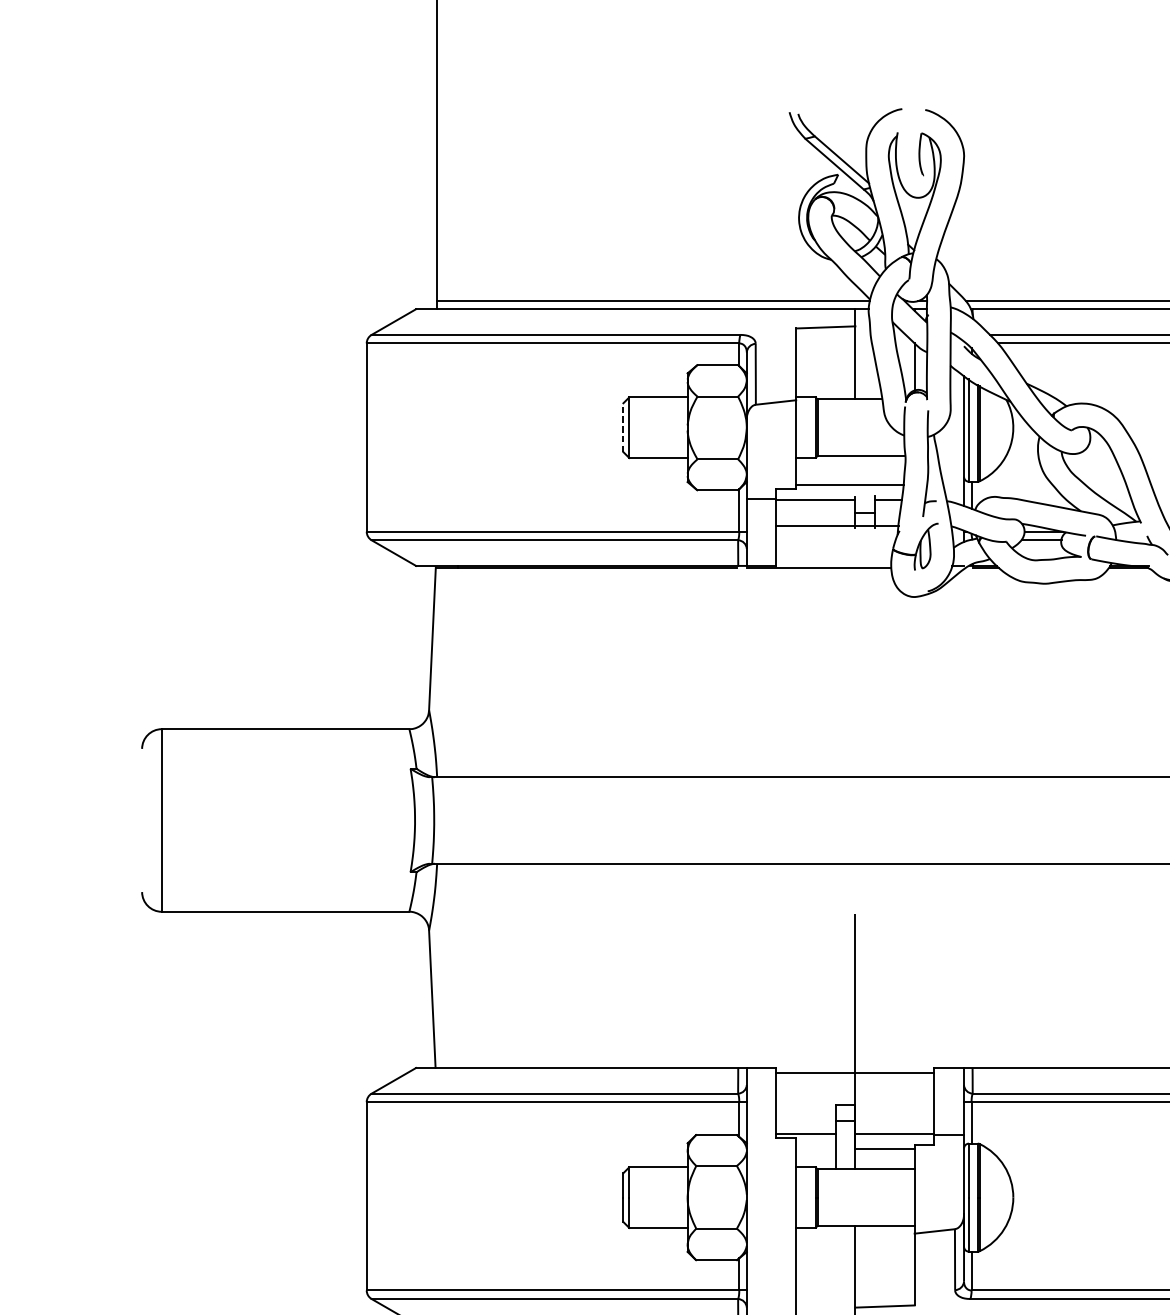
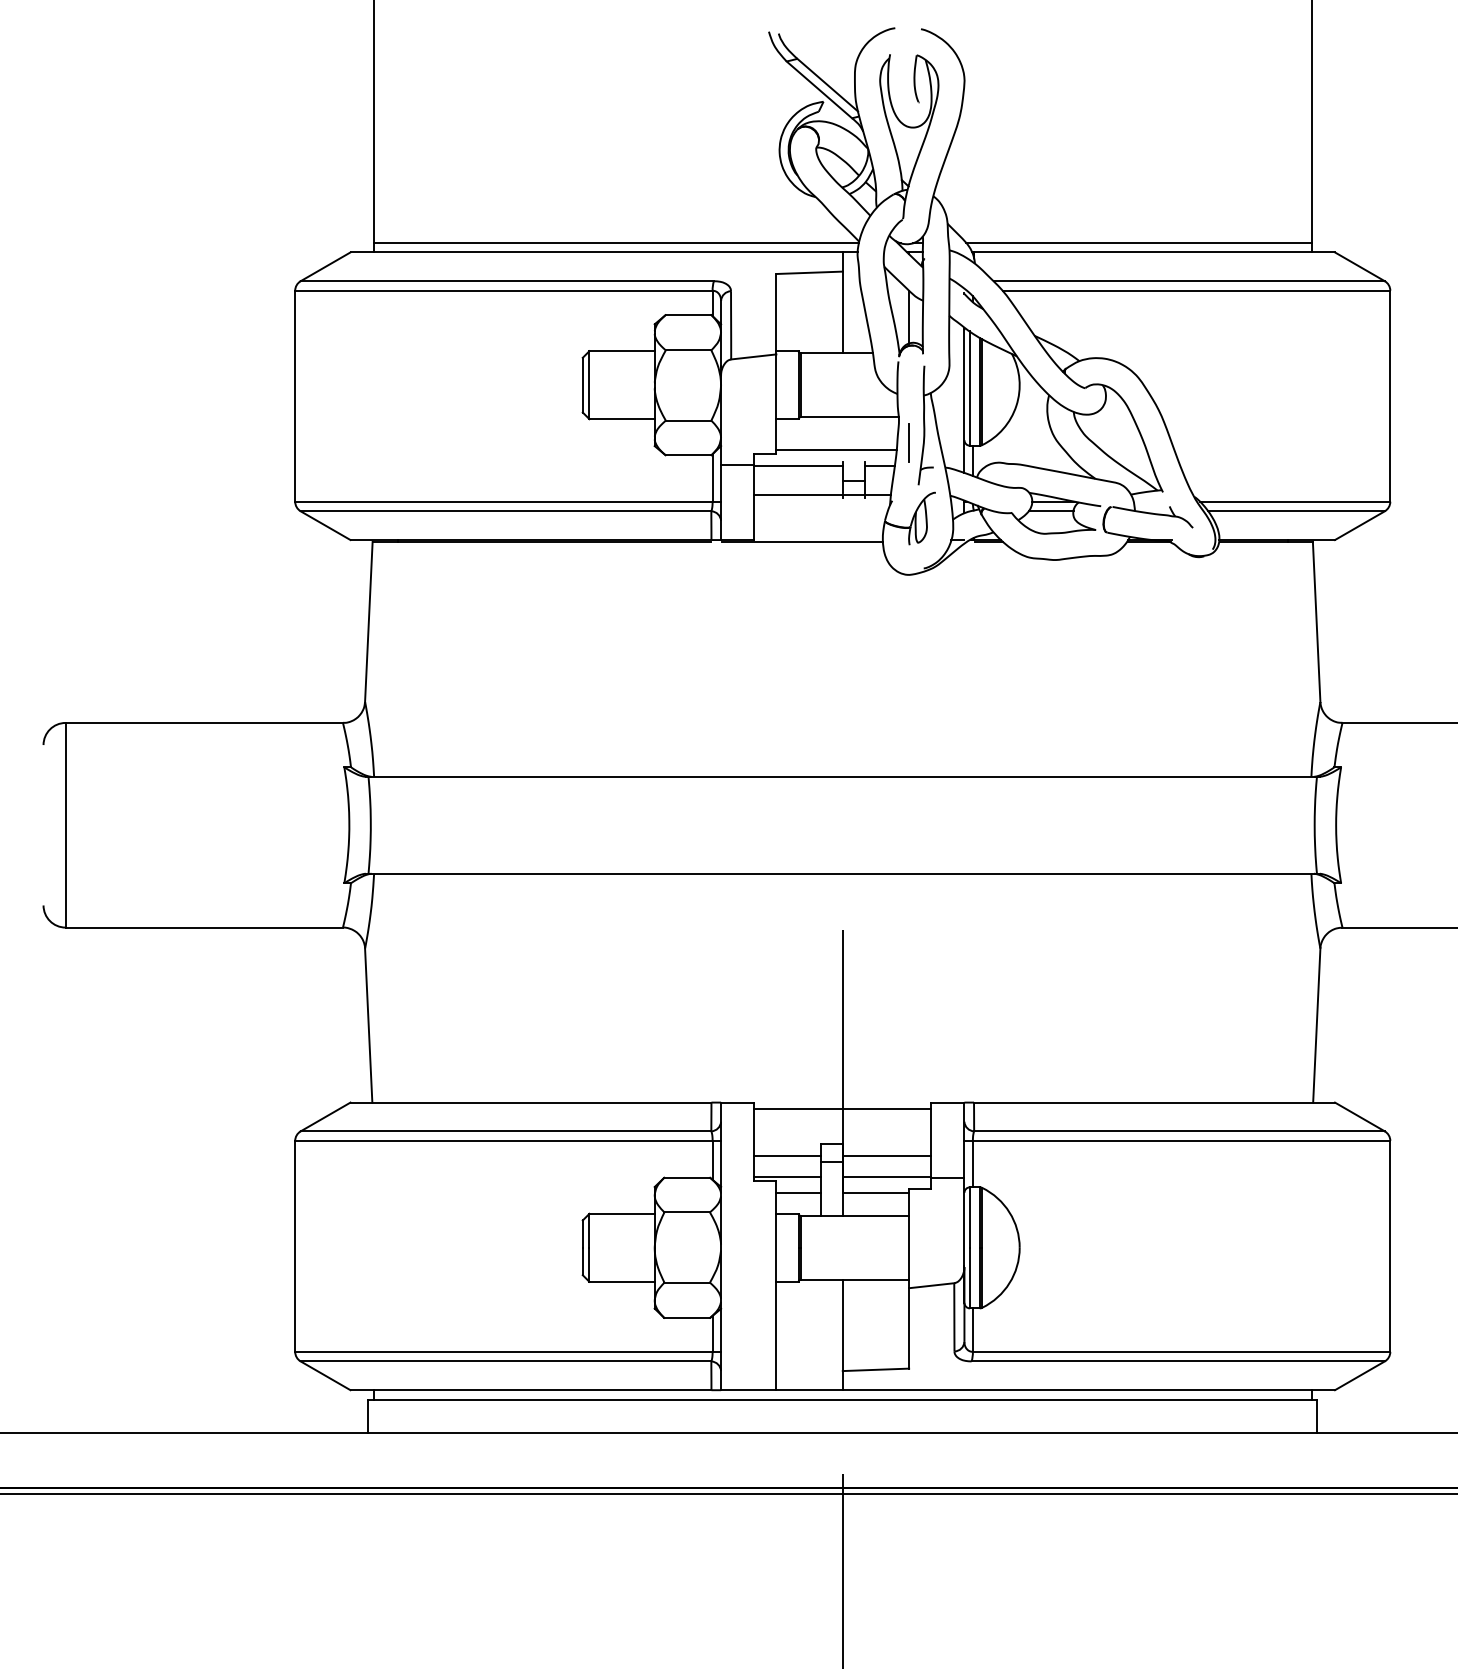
line: (623, 427) -> (582, 384), dashed -> solid
line: (914, 478) -> (908, 442), added
line: (806, 1115) -> (787, 1155), added
line: (894, 1115) -> (886, 1155), added
line: (815, 1148) -> (798, 1192), added

